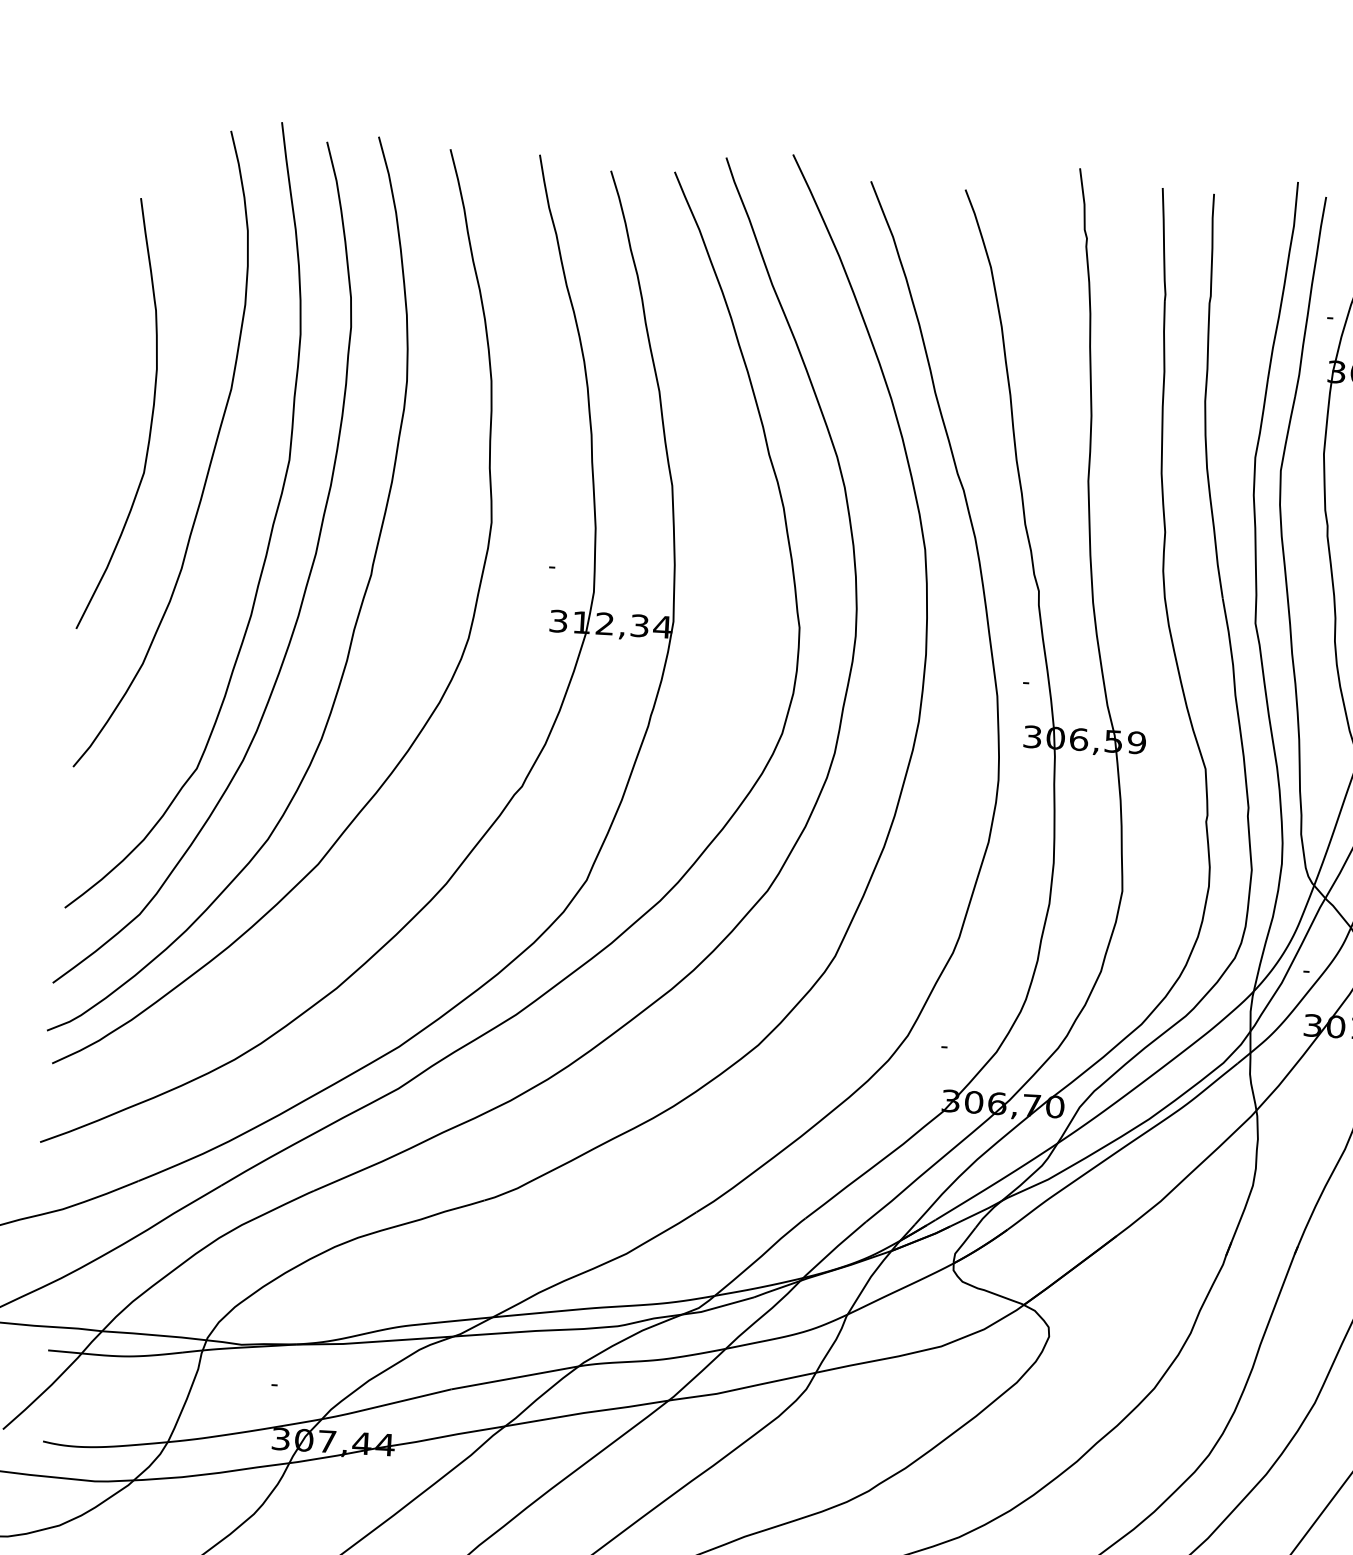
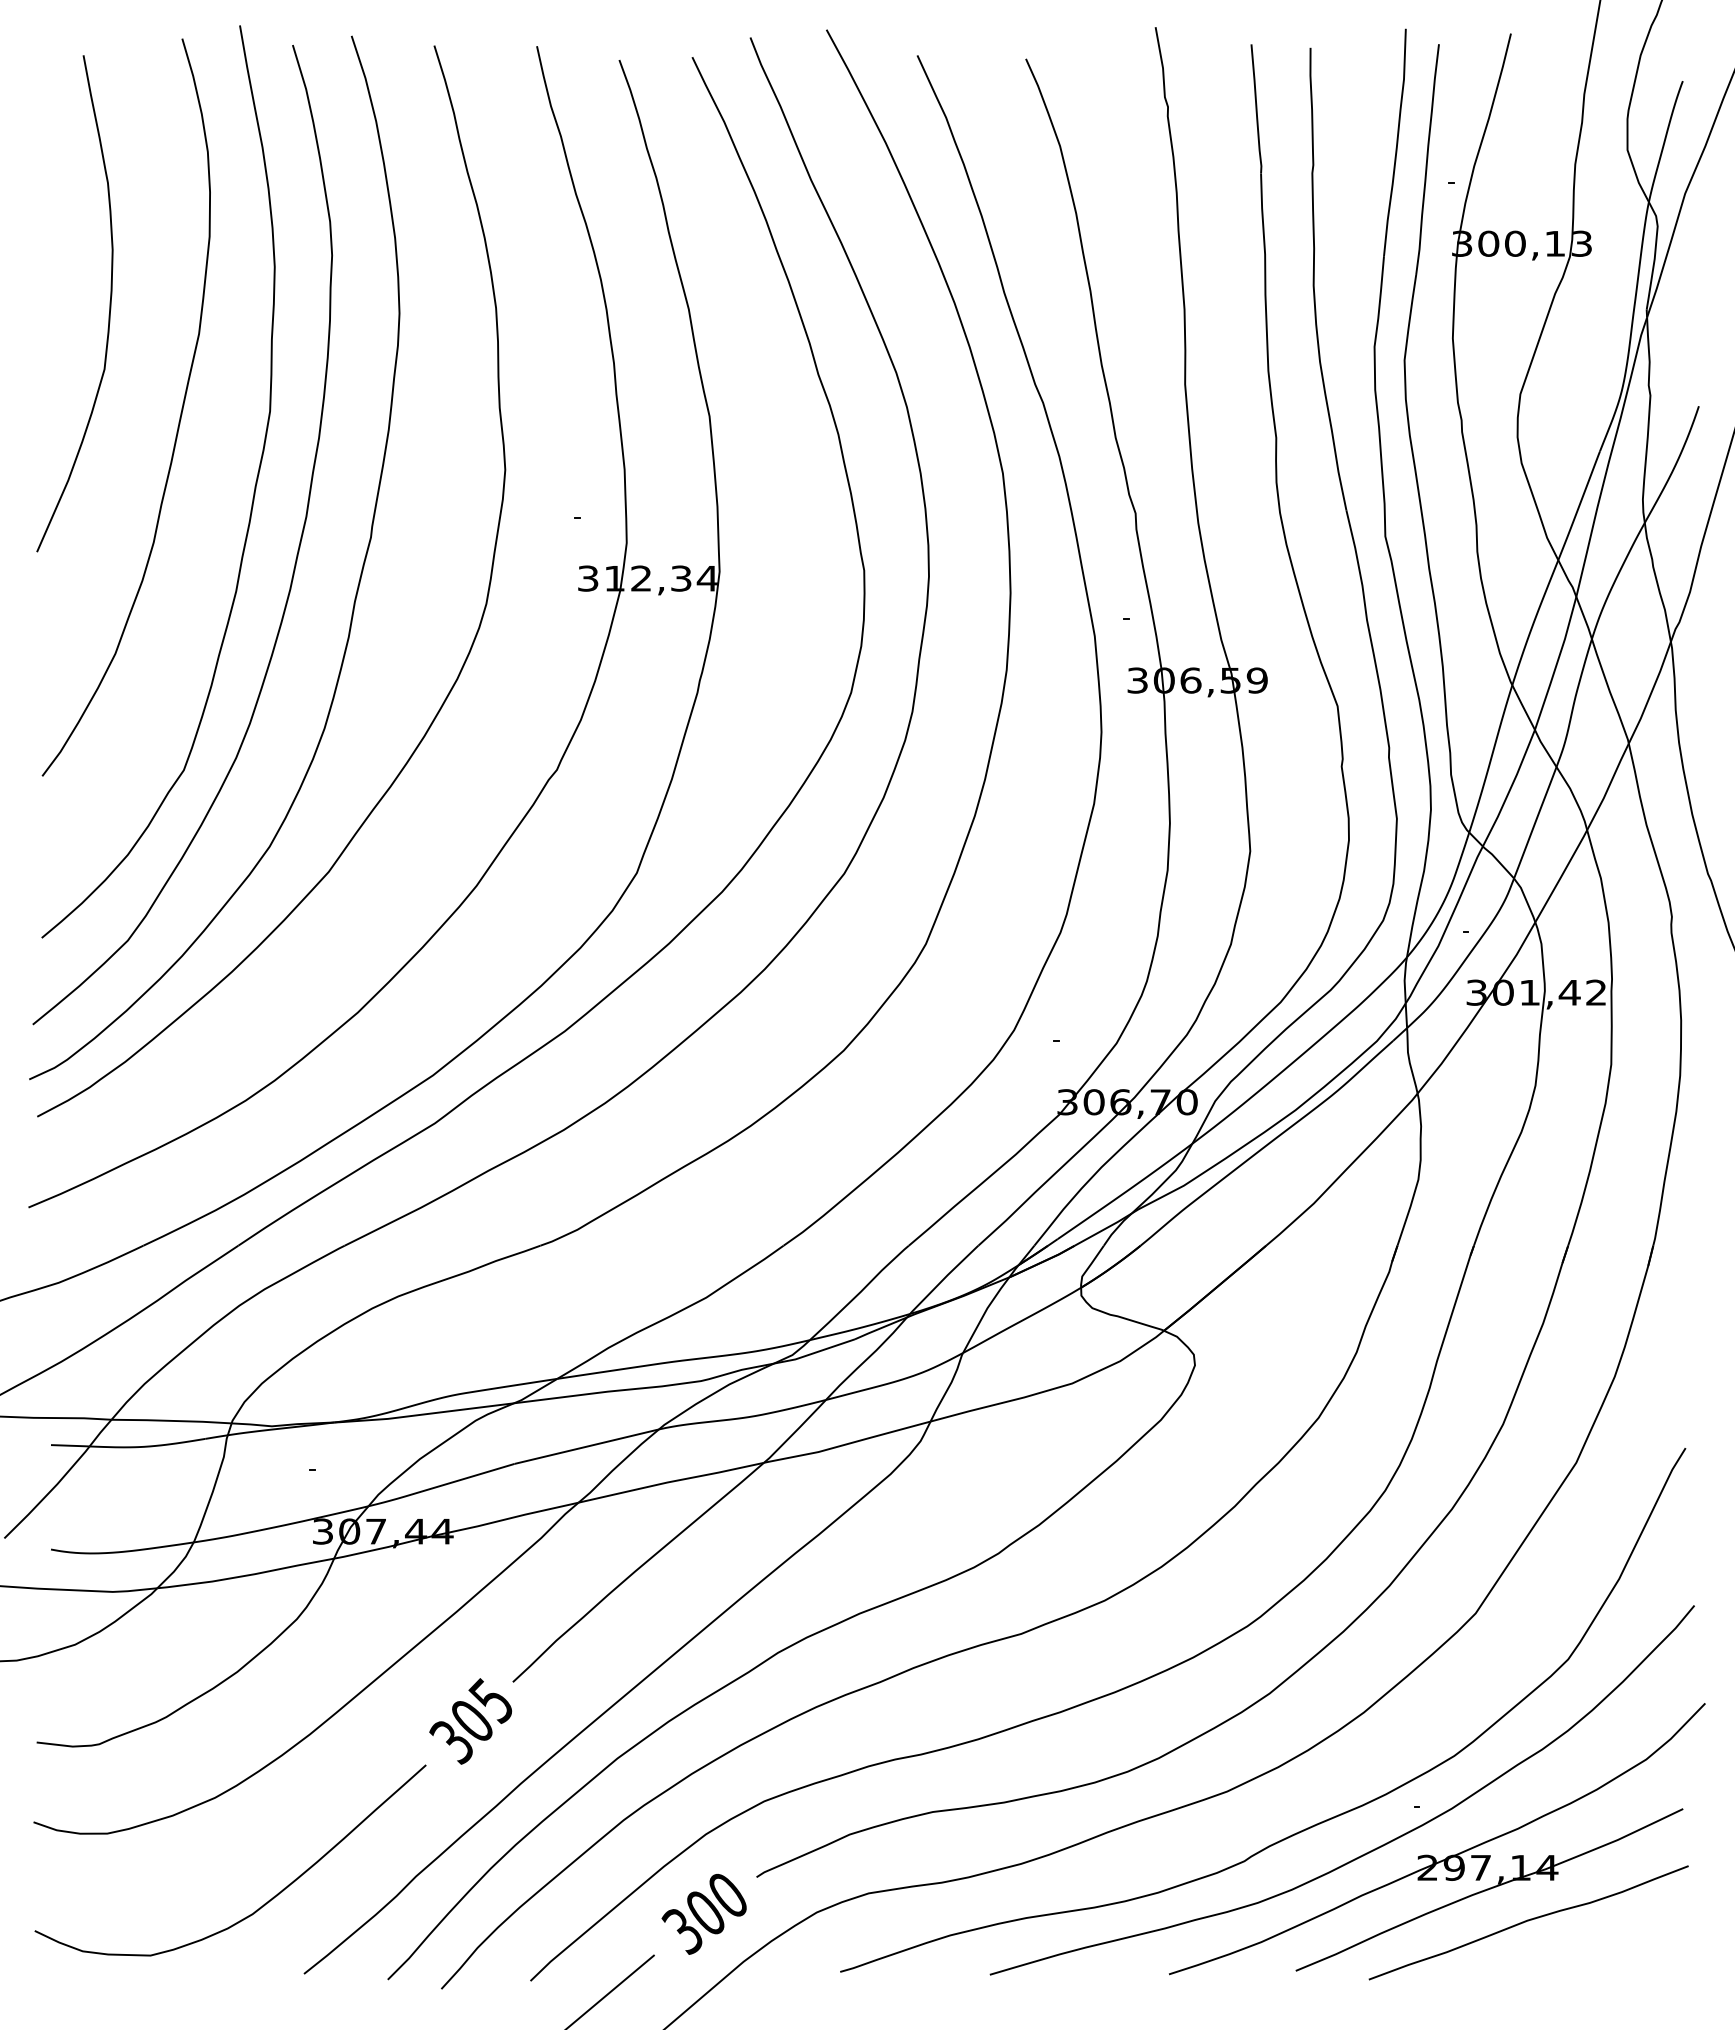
curve: (151, 415) -> (109, 303), moved

